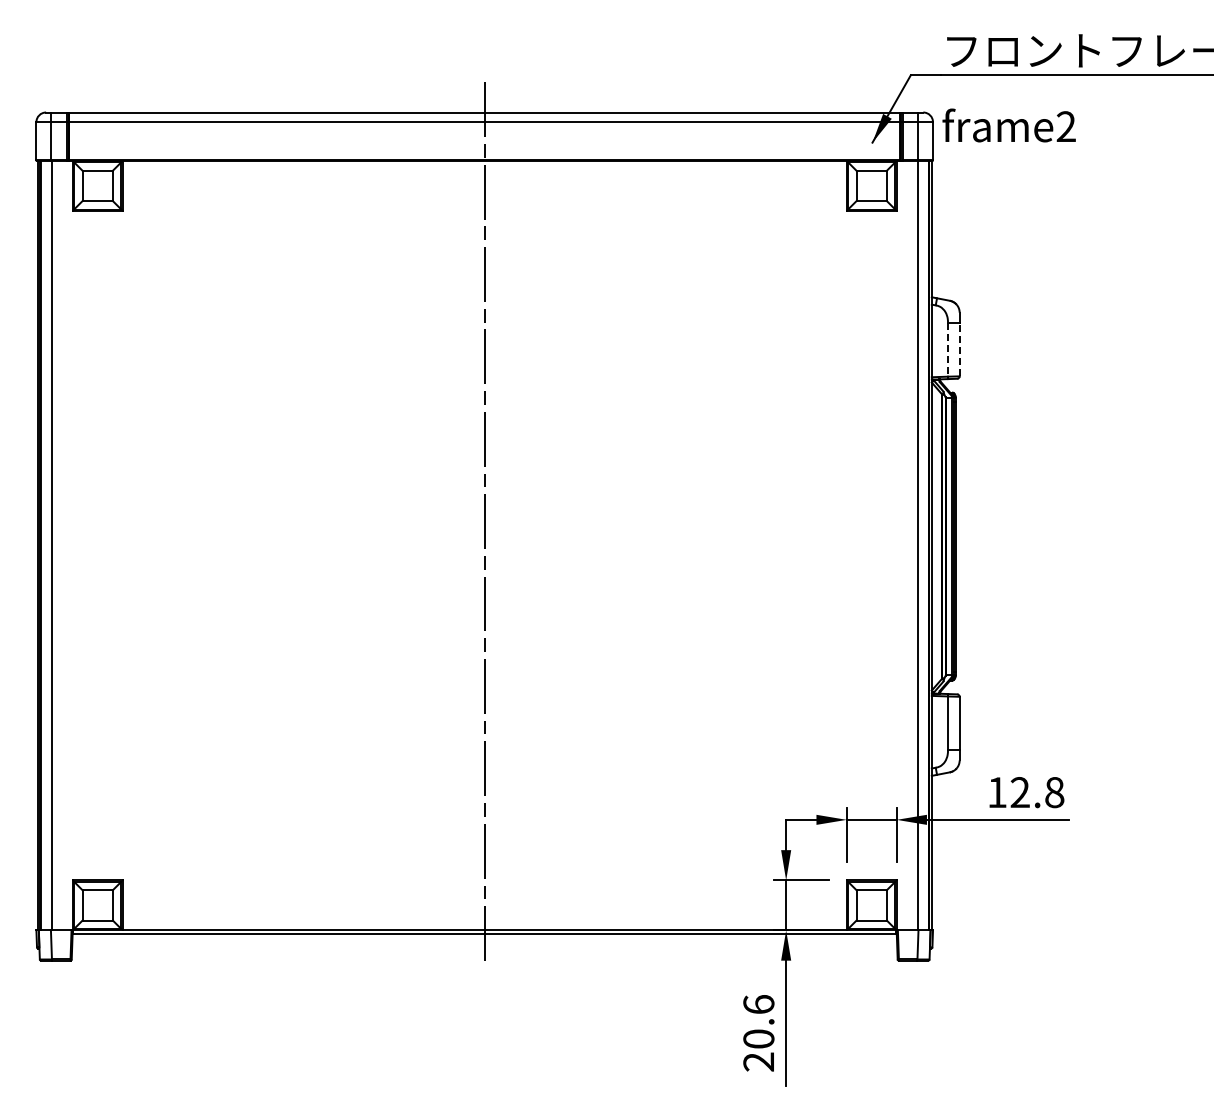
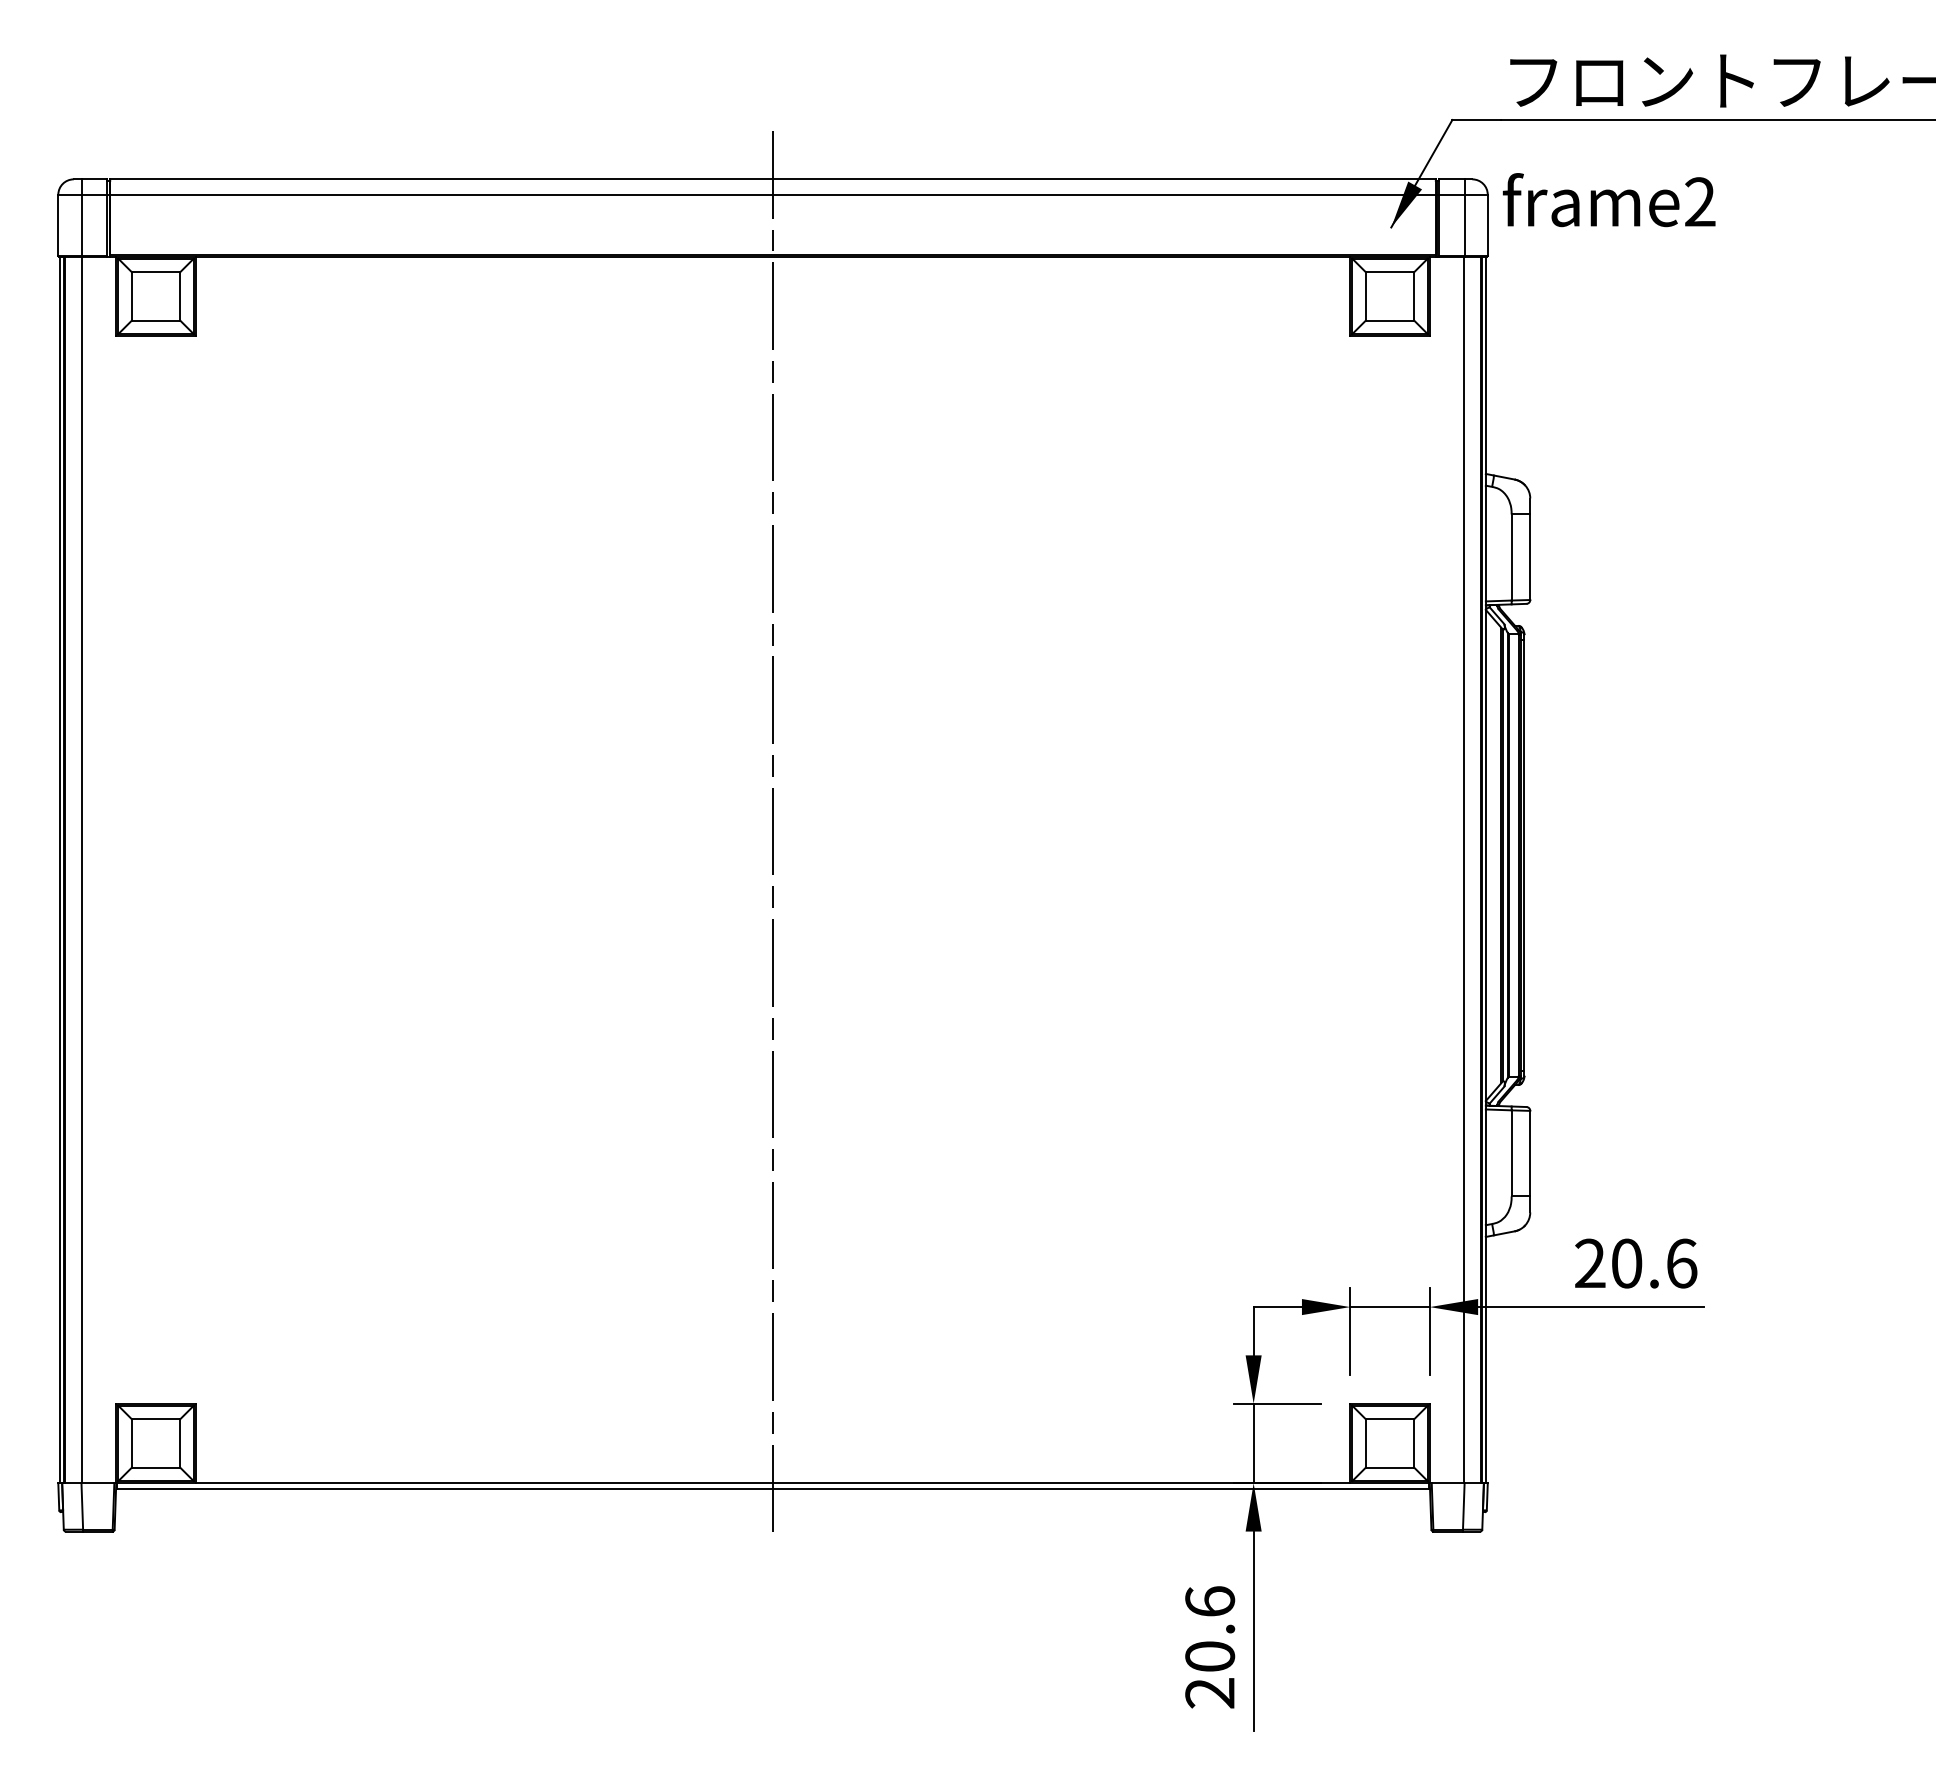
line: (947, 349) -> (1510, 557), dashed -> solid
line: (959, 349) -> (1529, 557), dashed -> solid
text: (1025, 792) -> (1635, 1263), 12.8 -> 20.6

